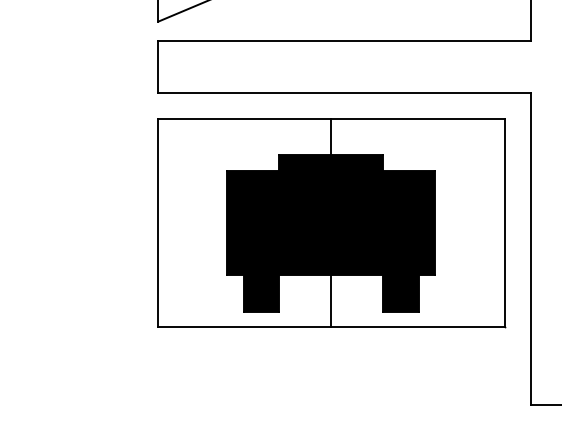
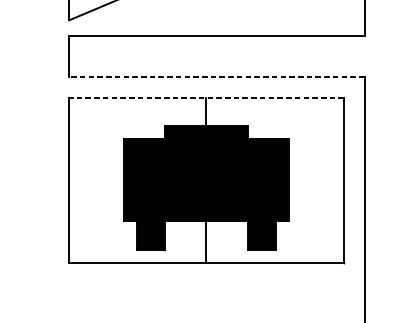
line: (344, 93) -> (216, 77), solid -> dashed
line: (331, 119) -> (206, 97), solid -> dashed

